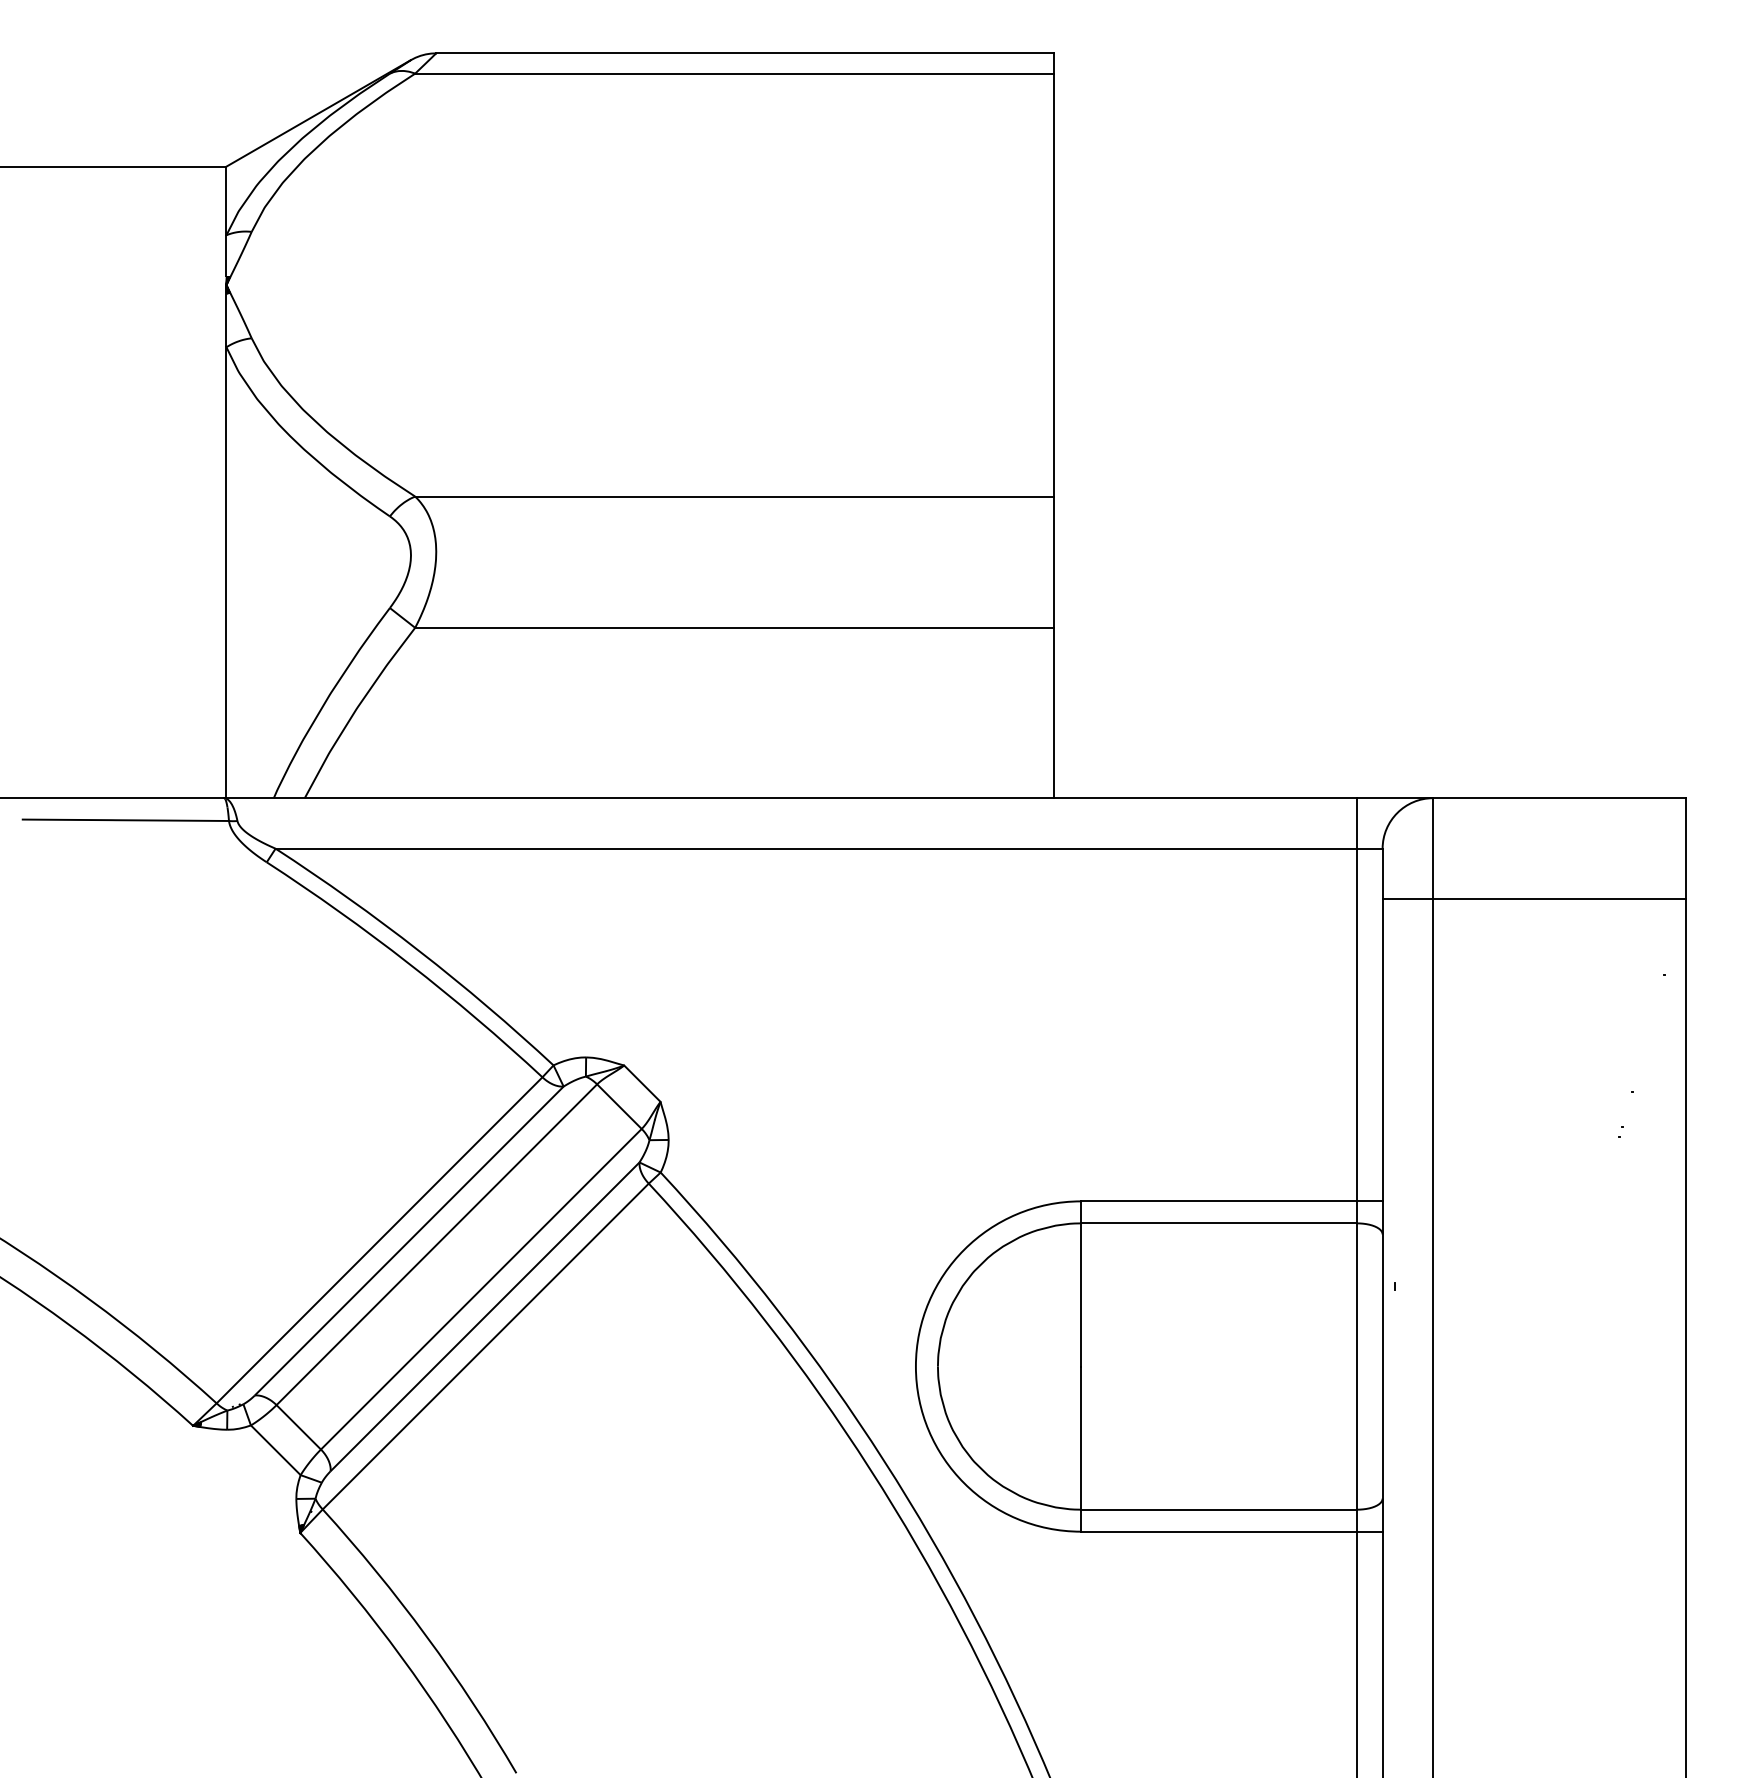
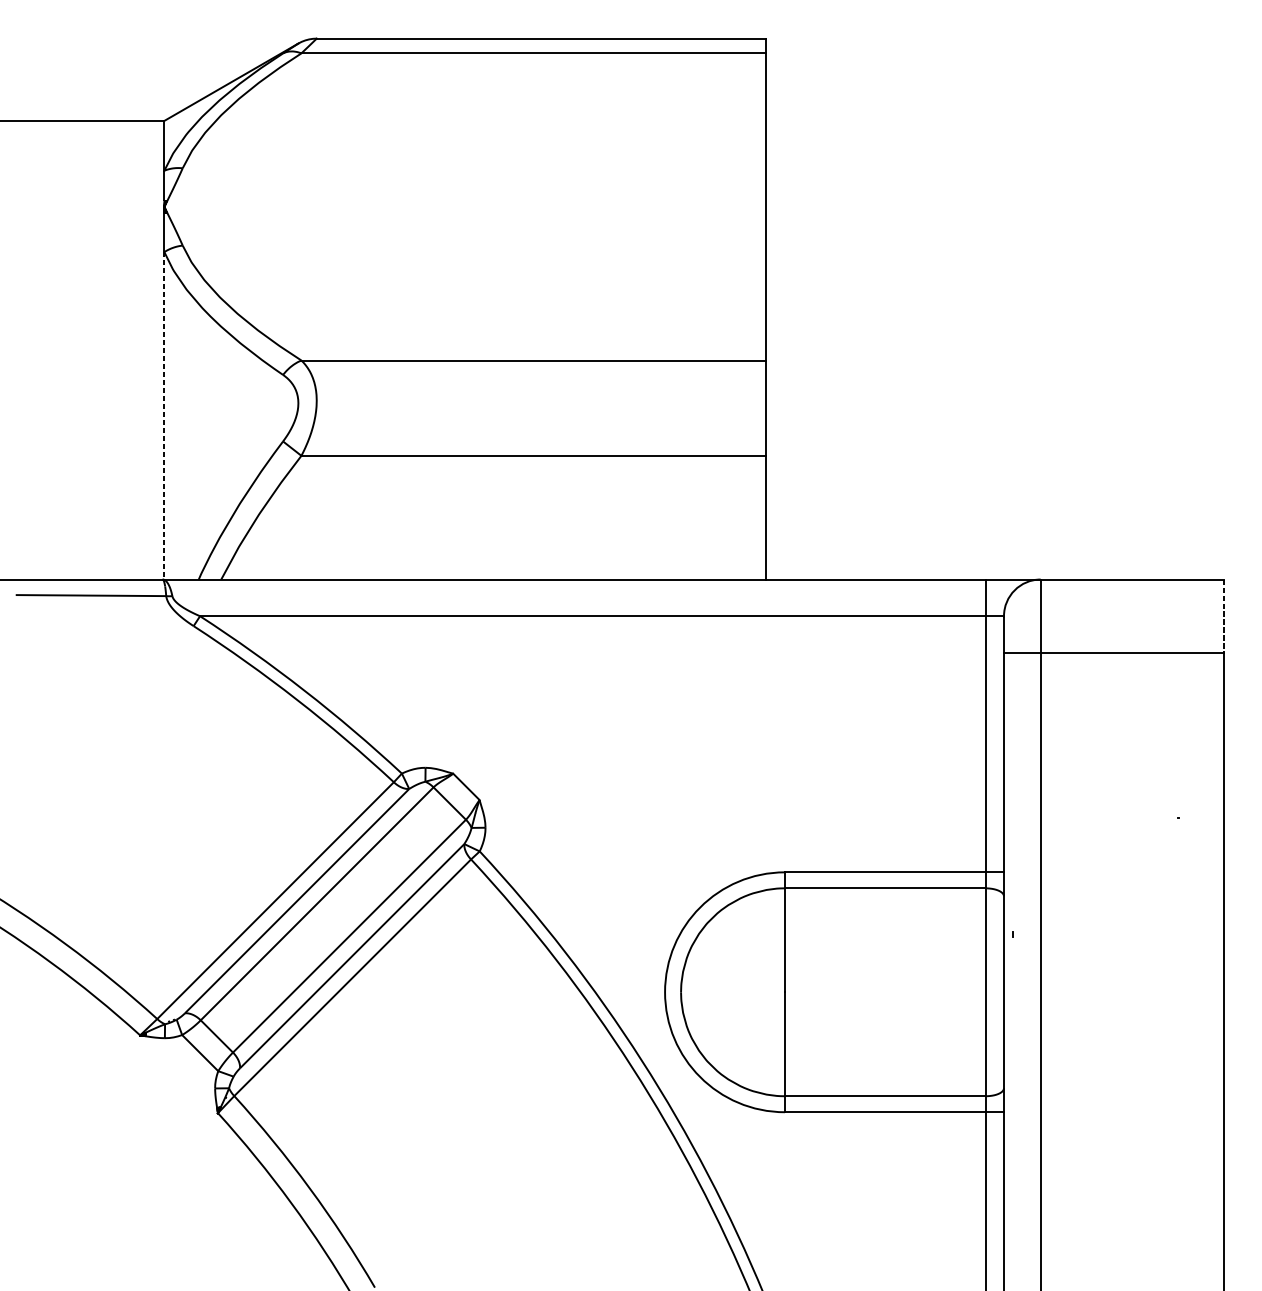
line: (226, 573) -> (164, 416), solid -> dashed
line: (1685, 848) -> (1223, 616), solid -> dashed

